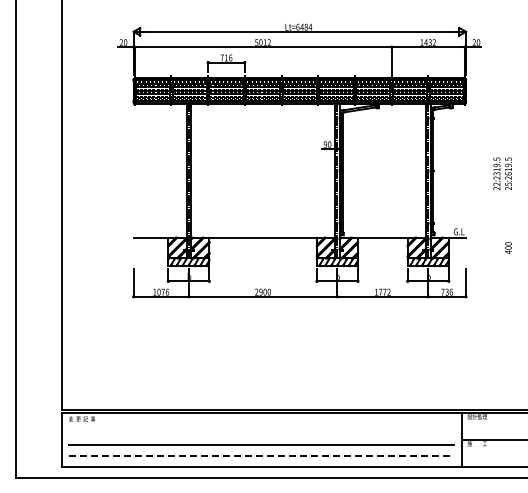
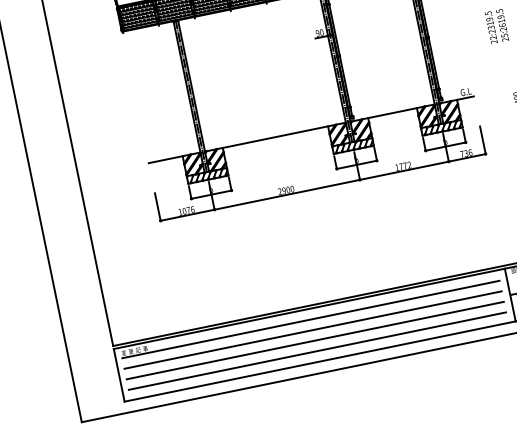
line: (261, 423) -> (311, 319), added
line: (261, 434) -> (313, 329), added
line: (261, 456) -> (317, 351), dashed -> solid

